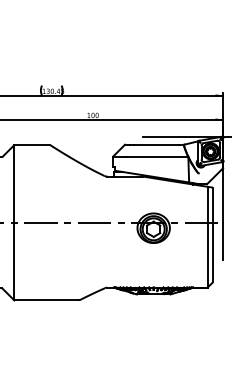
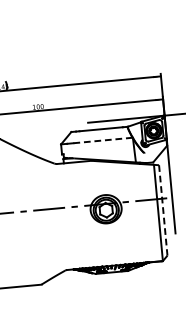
line: (157, 156) -> (103, 140), solid -> dashed
line: (212, 235) -> (162, 210), solid -> dashed

